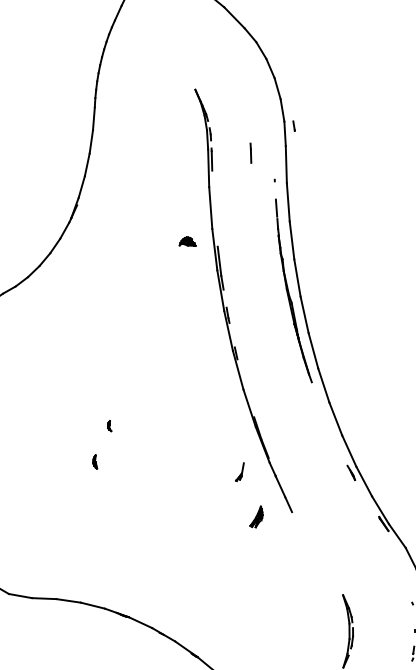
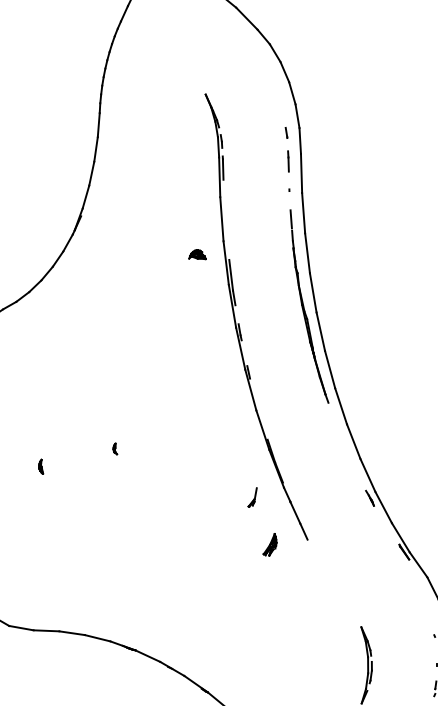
part: (293, 125) -> (285, 132), moved
line: (250, 152) -> (288, 160), moved
part: (95, 461) -> (41, 466), moved

